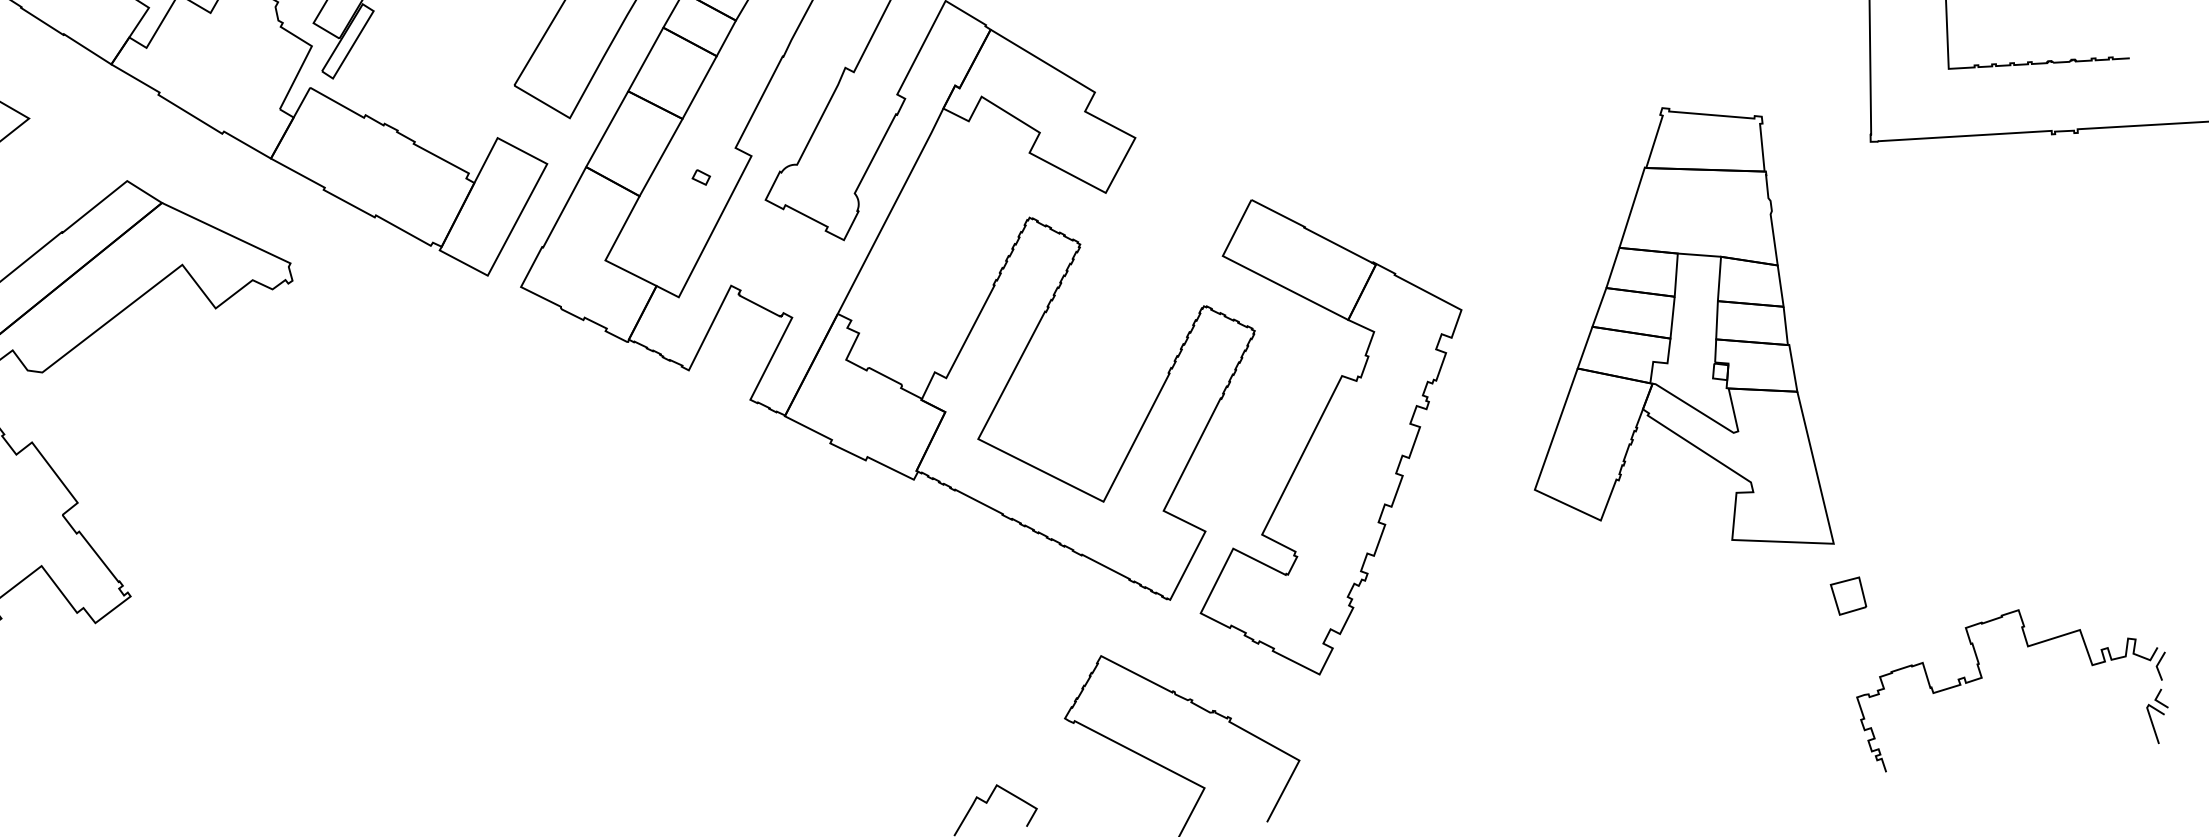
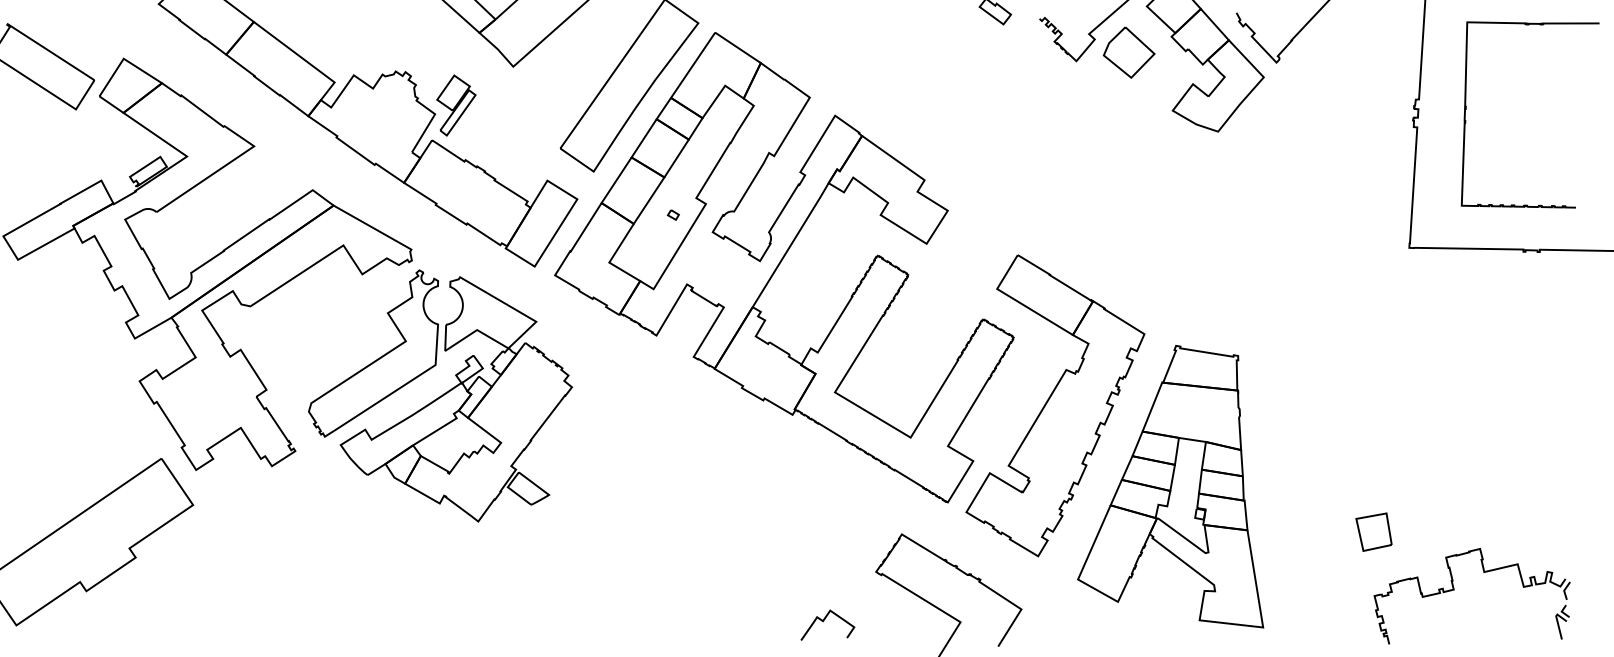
part: (1670, 331) -> (1170, 486), moved
part: (353, 491) -> (440, 395), added
part: (1847, 595) -> (1373, 531), size x1.67

